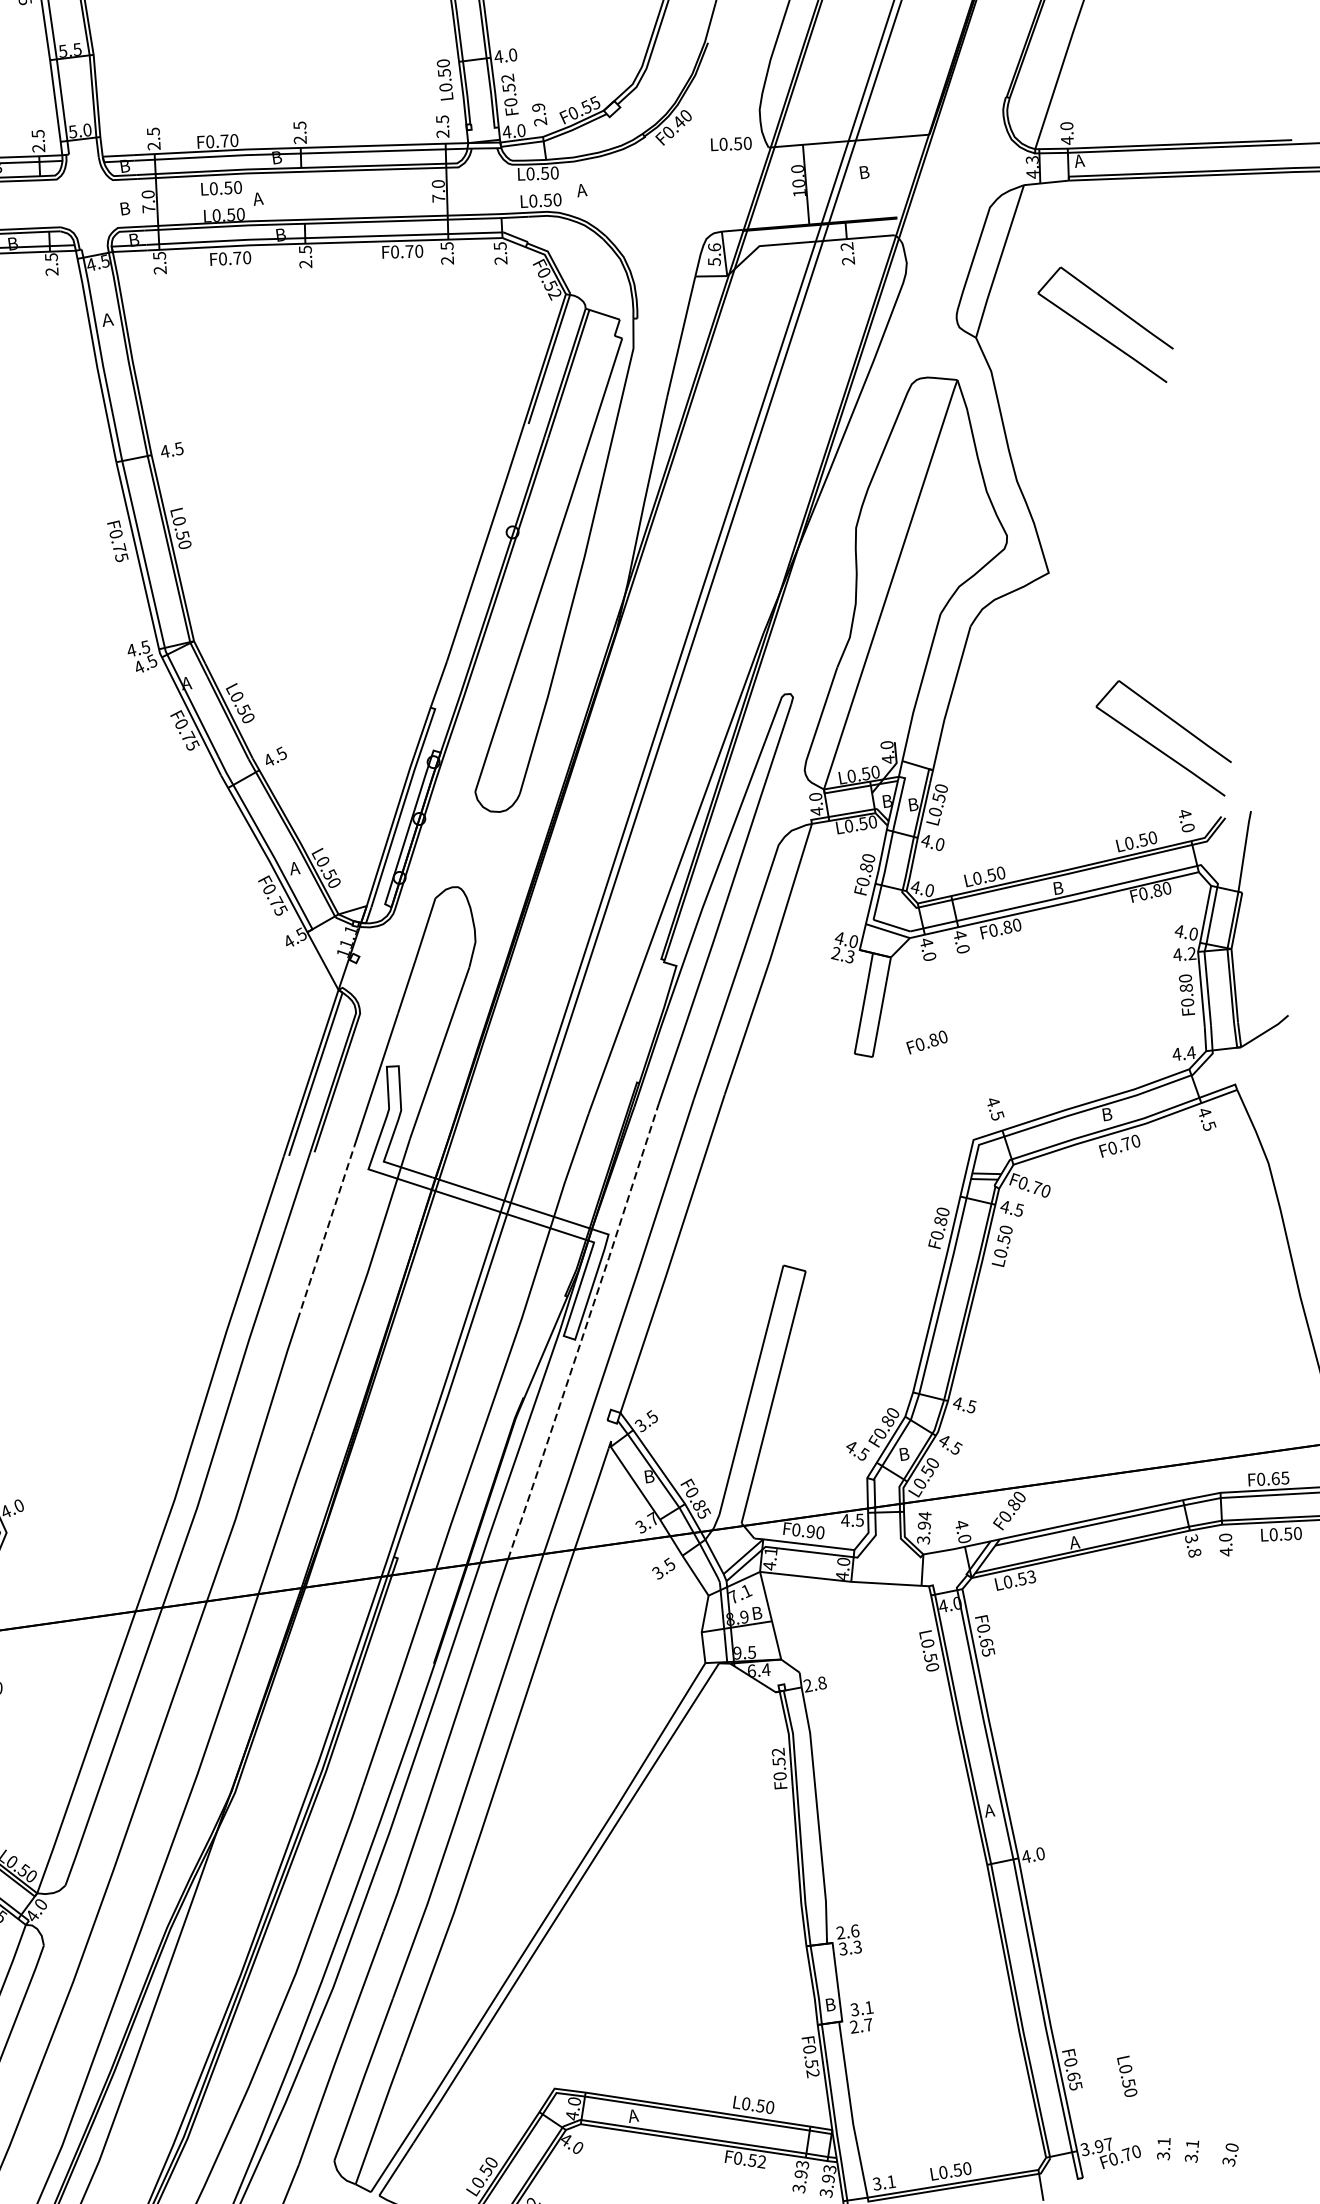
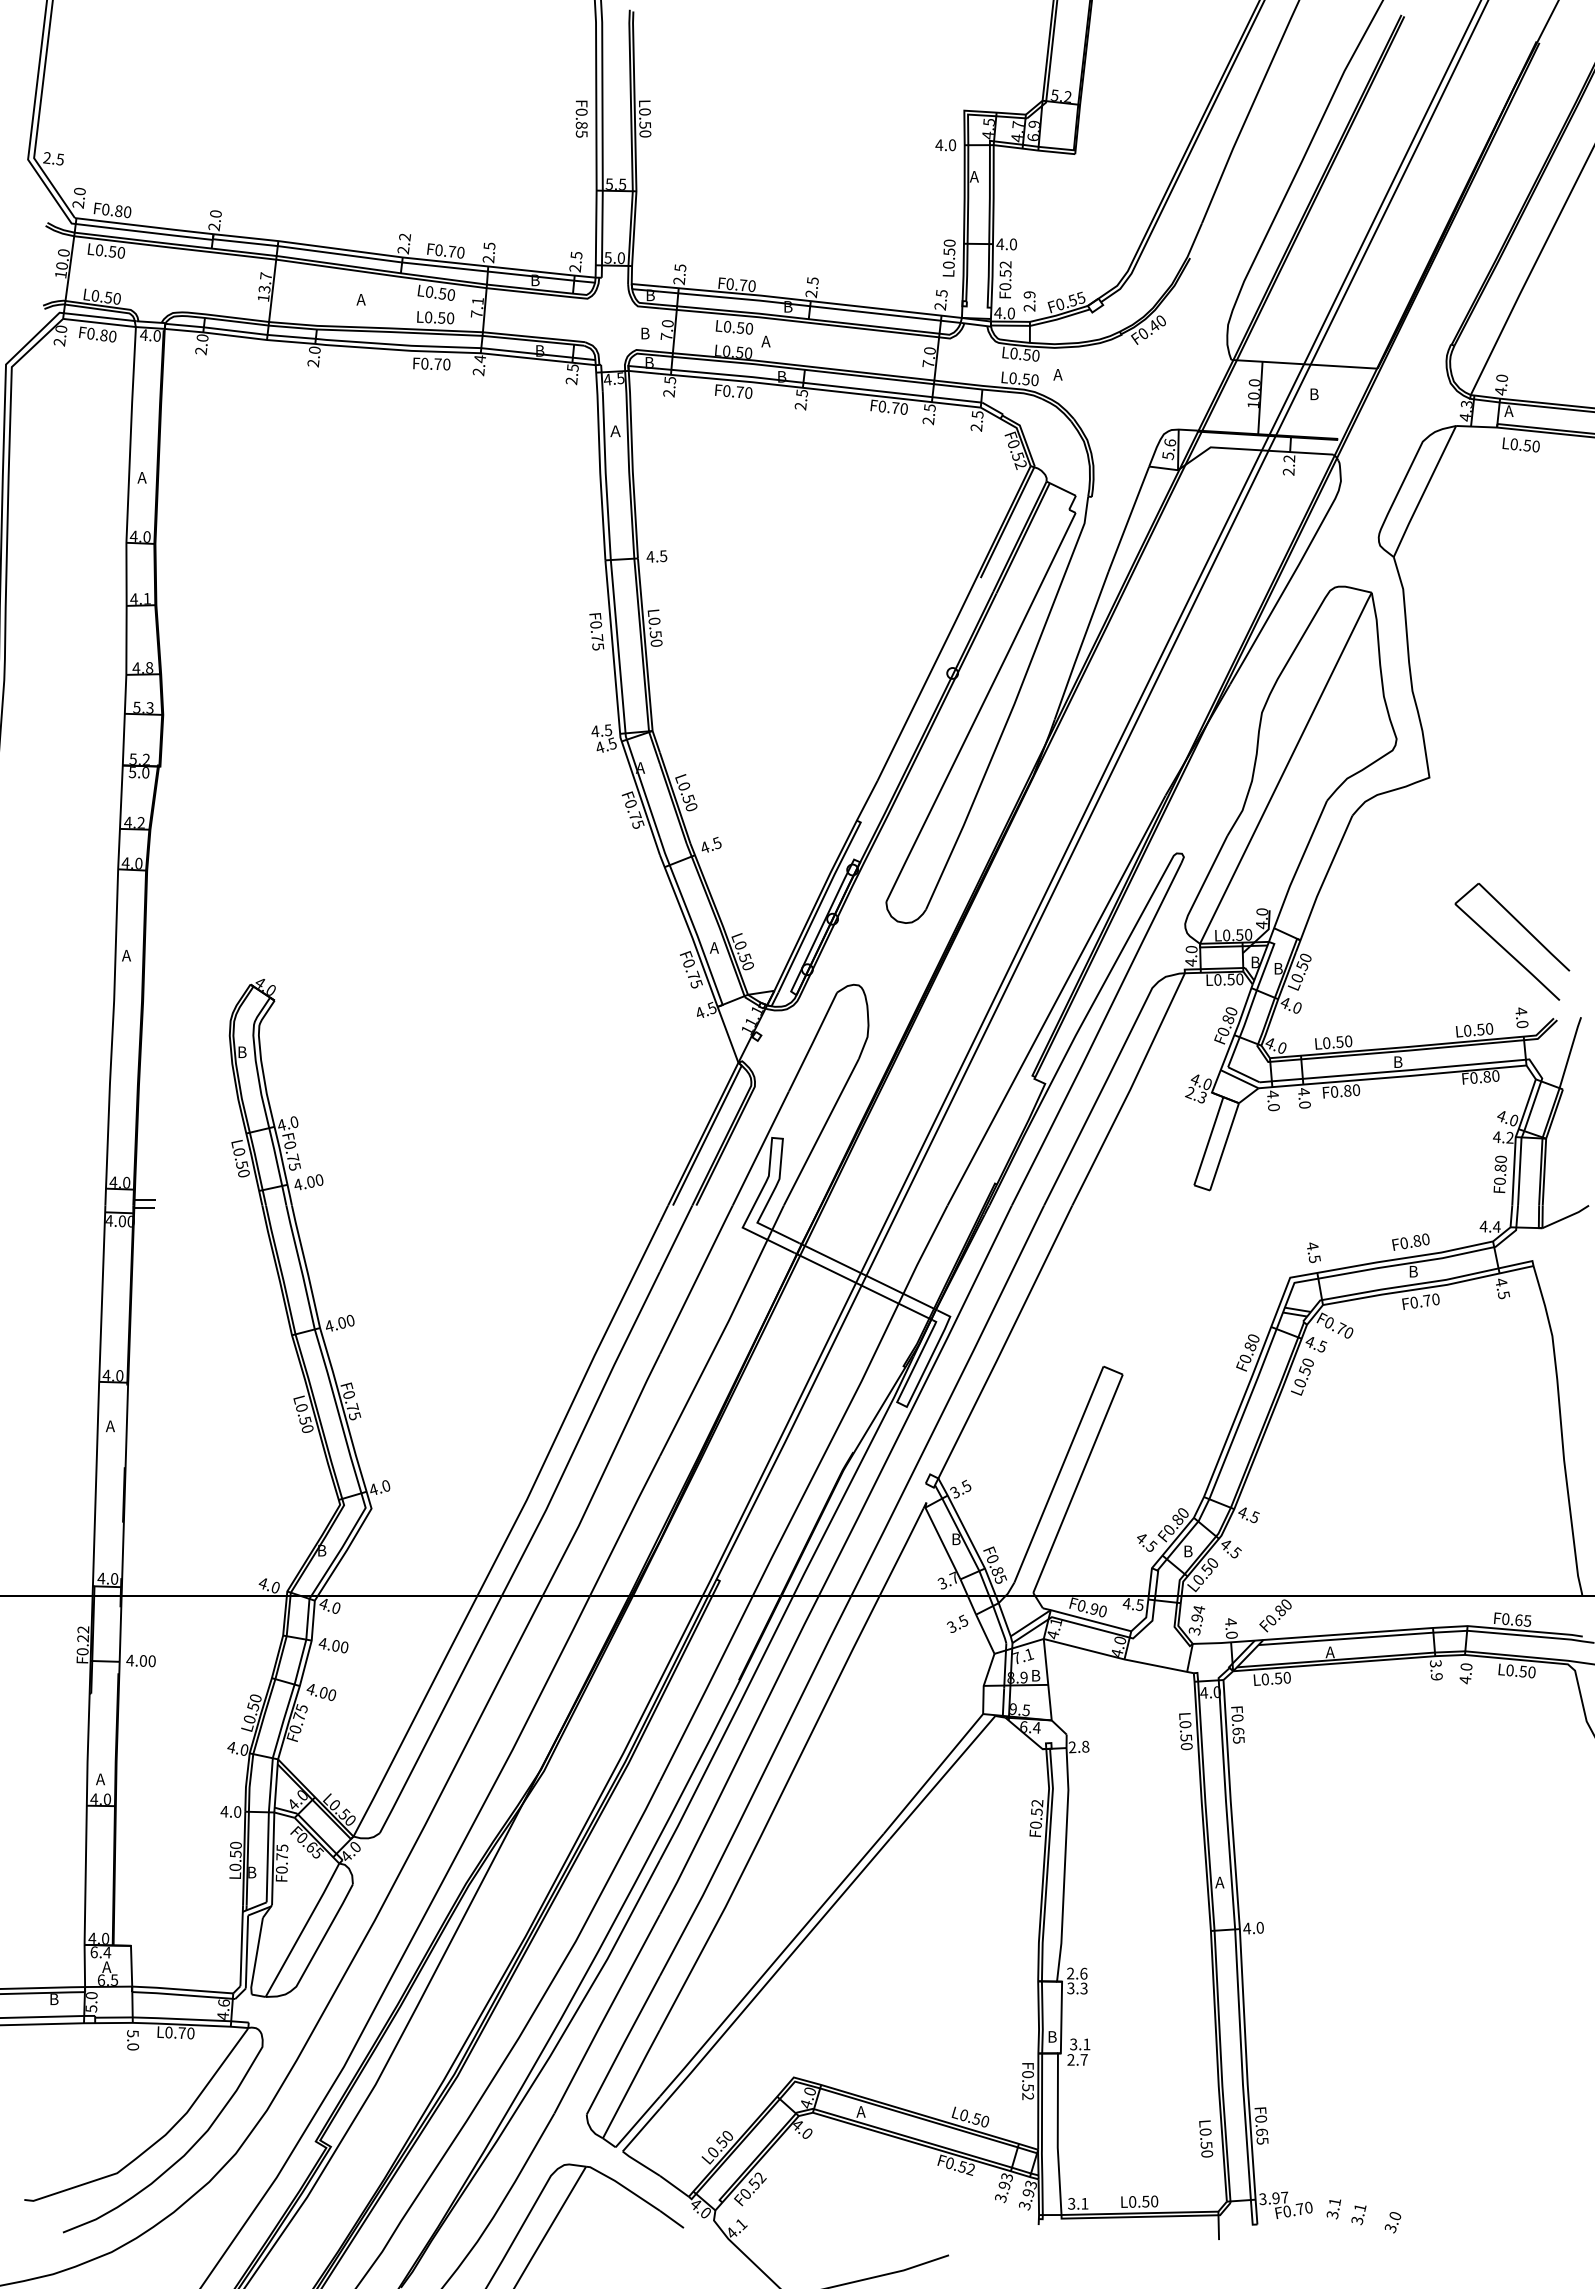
text: (730, 143) -> (1520, 444), moved
part: (1099, 334) -> (1505, 569), removed
text: (926, 1041) -> (1410, 1241), moved
line: (326, 1232) -> (696, 1279), dashed -> solid
line: (584, 1332) -> (916, 1401), dashed -> solid
text: (1194, 1552) -> (1436, 1676), 3.8 -> 3.9
text: (1030, 1576) -> (1286, 1677), L0.53 -> L0.50
text: (1127, 2076) -> (1206, 2138), moved

